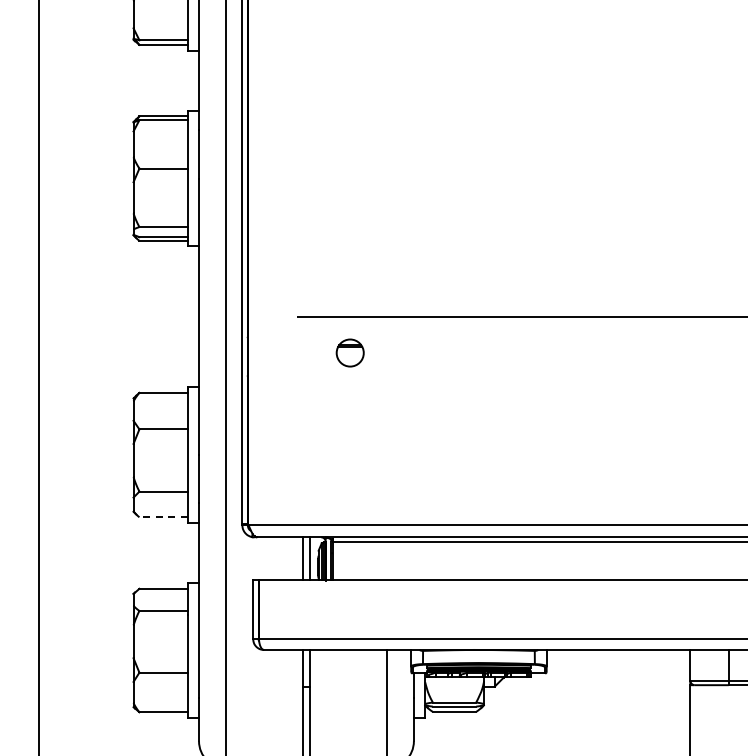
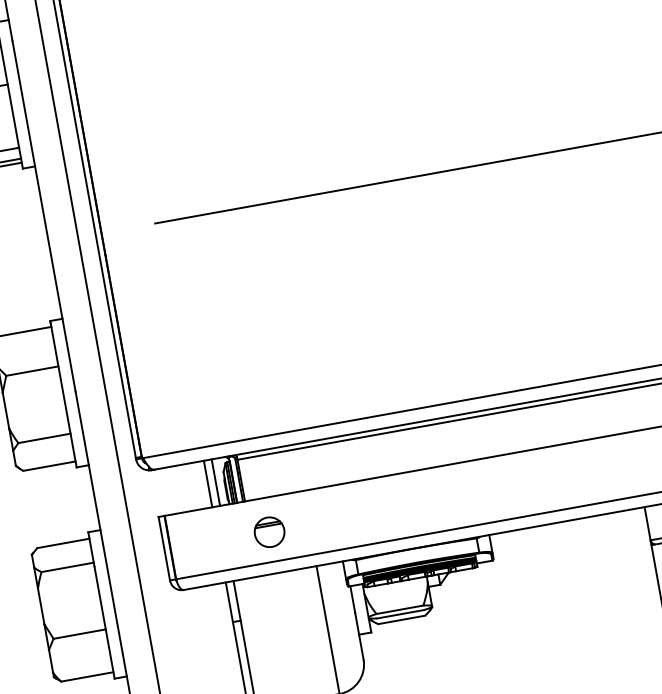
part: (349, 352) -> (268, 531), moved
line: (163, 517) -> (49, 466), dashed -> solid

